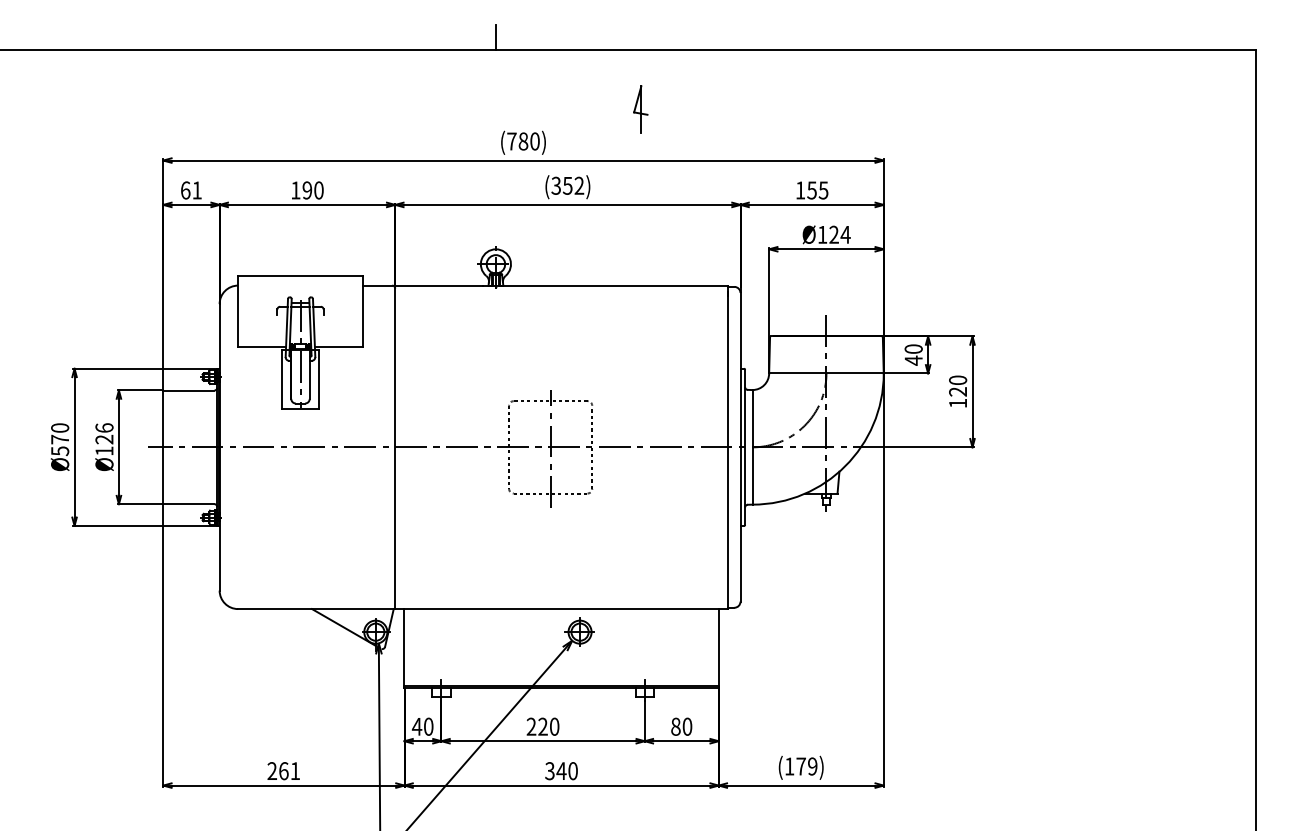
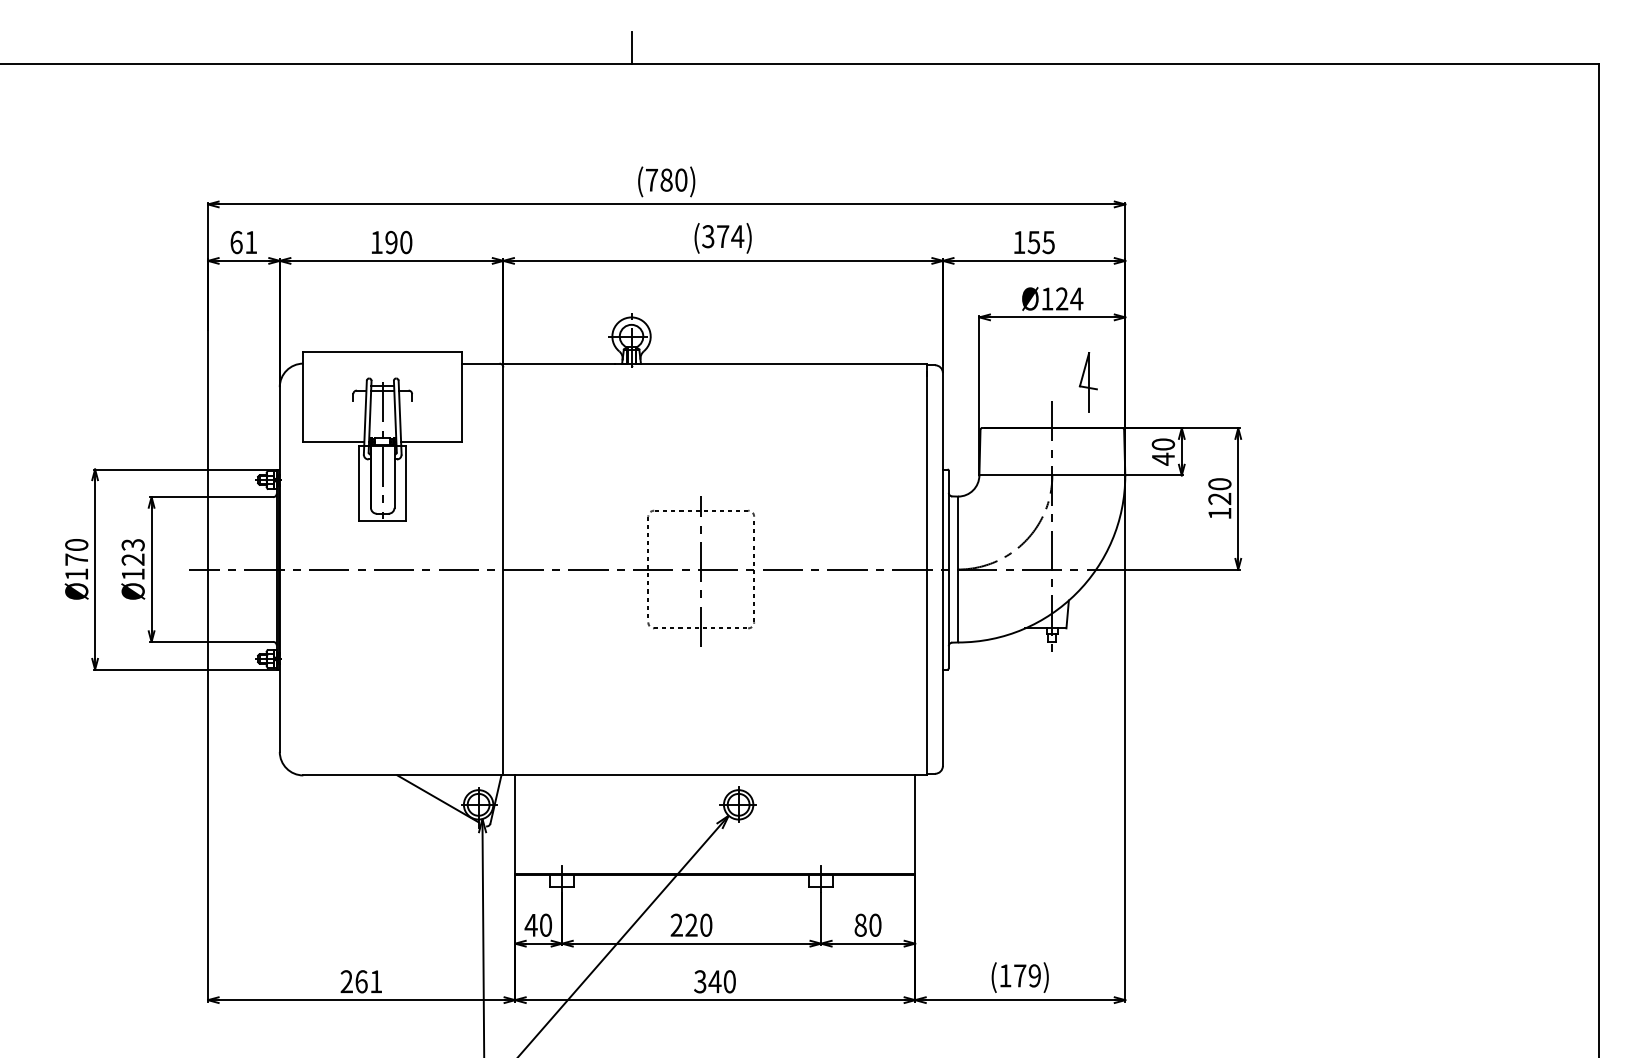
part: (640, 109) -> (1088, 382), moved
text: (573, 185) -> (730, 236), (352) -> (374)
text: (104, 427) -> (133, 544), Ø126 -> Ø123
text: (60, 451) -> (77, 574), Ø570 -> Ø170

